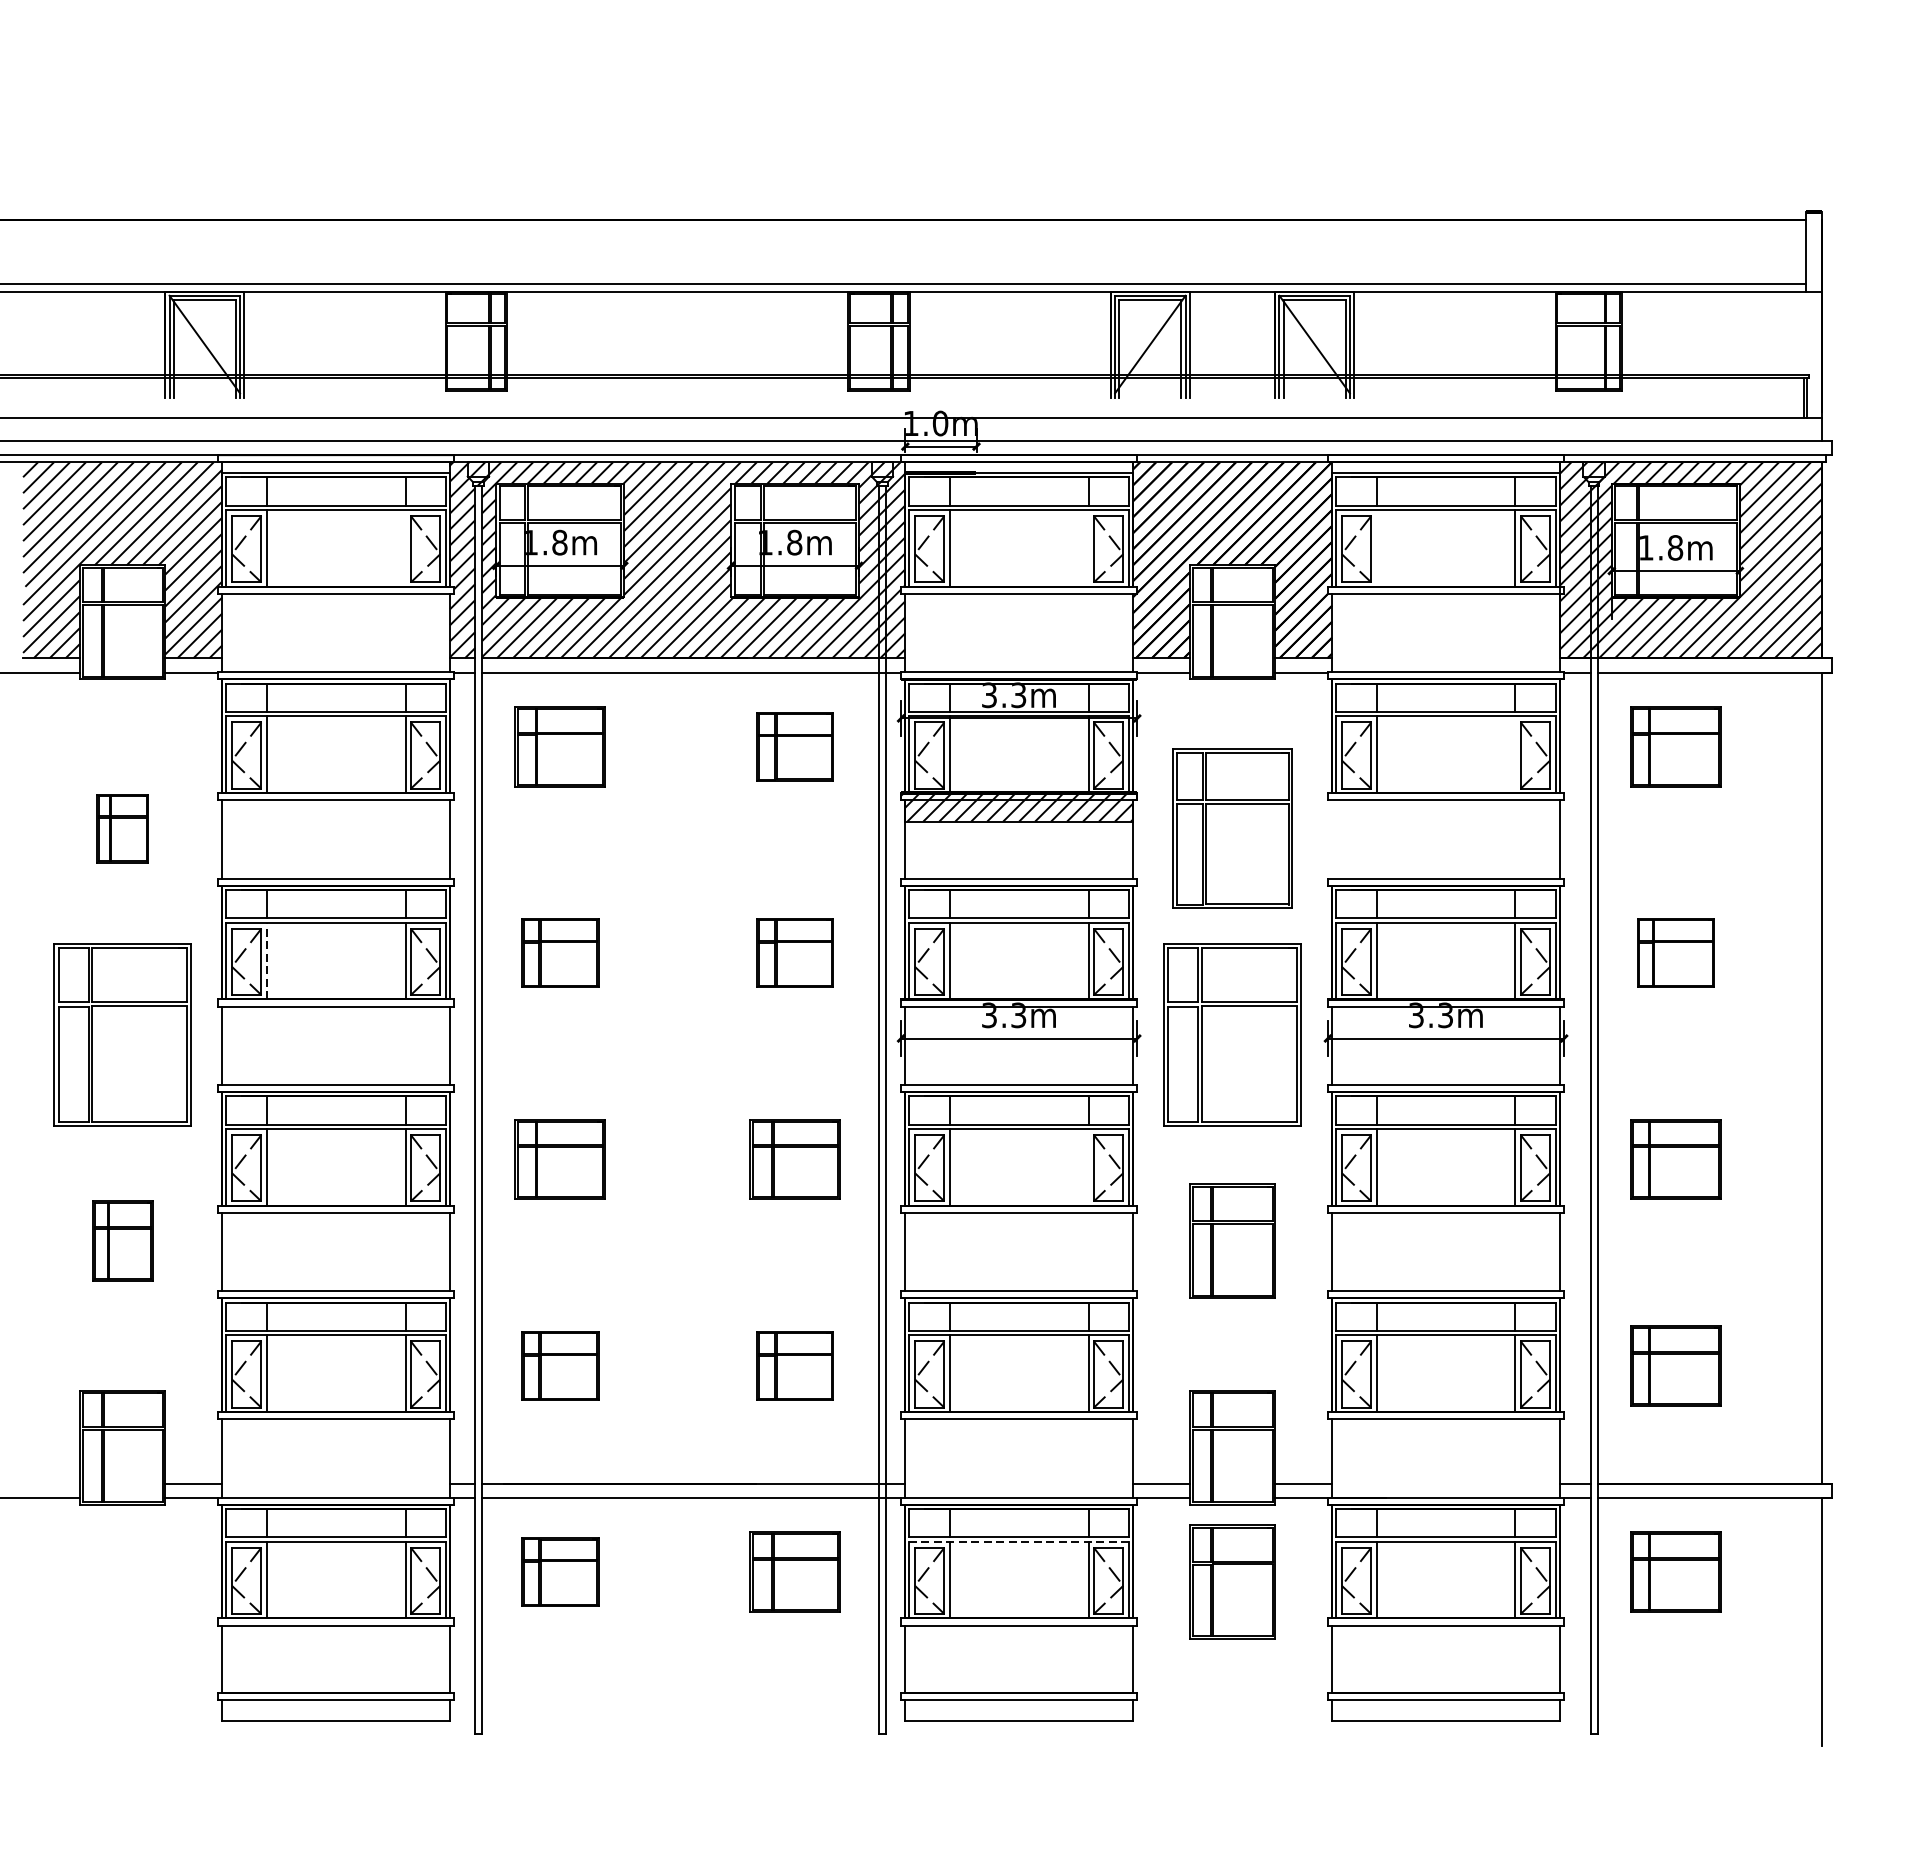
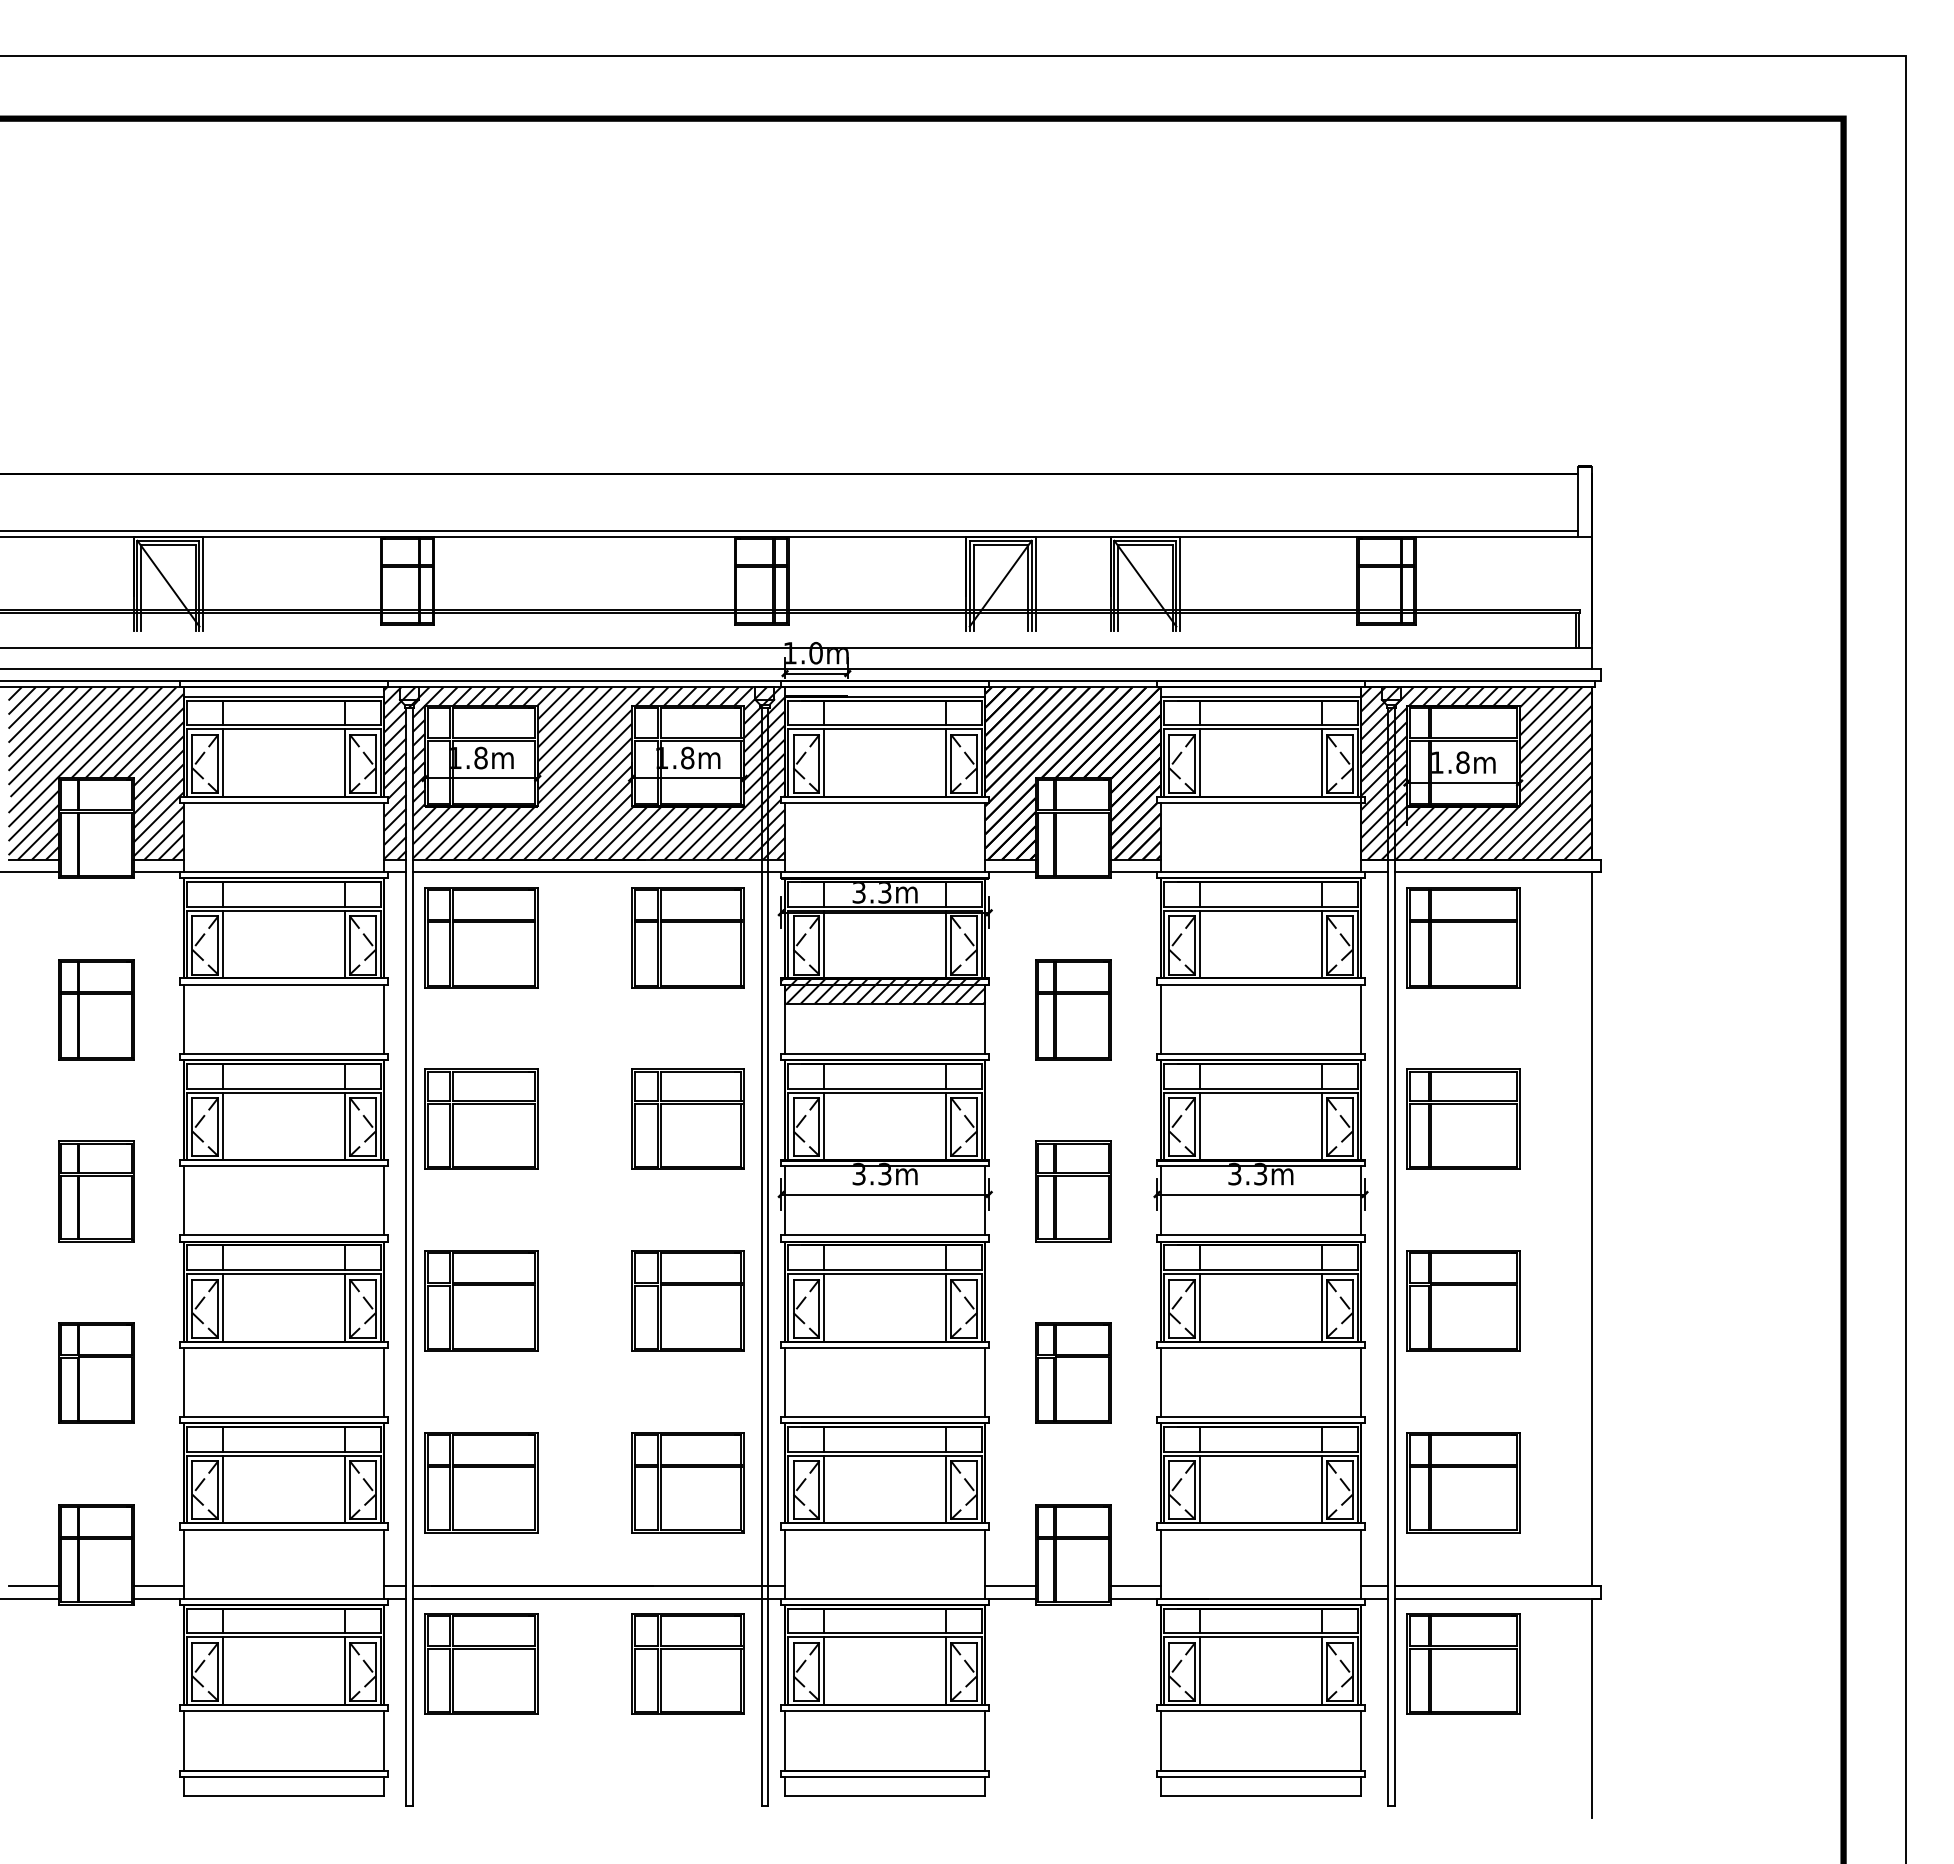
line: (405, 547) -> (345, 762), added
line: (1088, 547) -> (946, 762), added
line: (1376, 547) -> (1199, 762), added
part: (560, 746) -> (481, 937), size x1.43
part: (794, 746) -> (687, 937), size x1.67
part: (1676, 746) -> (1463, 937), size x1.43
line: (1515, 754) -> (1322, 944), added
part: (123, 828) -> (96, 1009), size x1.67
part: (1233, 828) -> (1073, 1009), size x0.71
line: (1331, 838) -> (1160, 1018), added
part: (560, 952) -> (481, 1118), size x1.67
part: (794, 952) -> (687, 1118), size x1.67
part: (1676, 952) -> (1463, 1118), size x1.67
line: (266, 961) -> (222, 1126), dashed -> solid
part: (123, 1035) -> (96, 1191), size x0.62
part: (1233, 1035) -> (1073, 1191), size x0.62
part: (560, 1158) -> (481, 1300), size x1.43
part: (794, 1158) -> (687, 1300), size x1.43
part: (1676, 1158) -> (1463, 1300), size x1.43
line: (1088, 1166) -> (946, 1307), added
part: (123, 1240) -> (96, 1372), size x1.43
part: (560, 1365) -> (481, 1482), size x1.67
part: (794, 1365) -> (687, 1482), size x1.67
part: (1676, 1365) -> (1463, 1482), size x1.43
line: (51, 1483) -> (33, 1586), added
line: (1019, 1541) -> (885, 1637), dashed -> solid
part: (560, 1571) -> (481, 1663), size x1.67
part: (794, 1571) -> (687, 1663), size x1.43
part: (1676, 1571) -> (1463, 1663), size x1.43
part: (1233, 1581) -> (1073, 1672), removed

